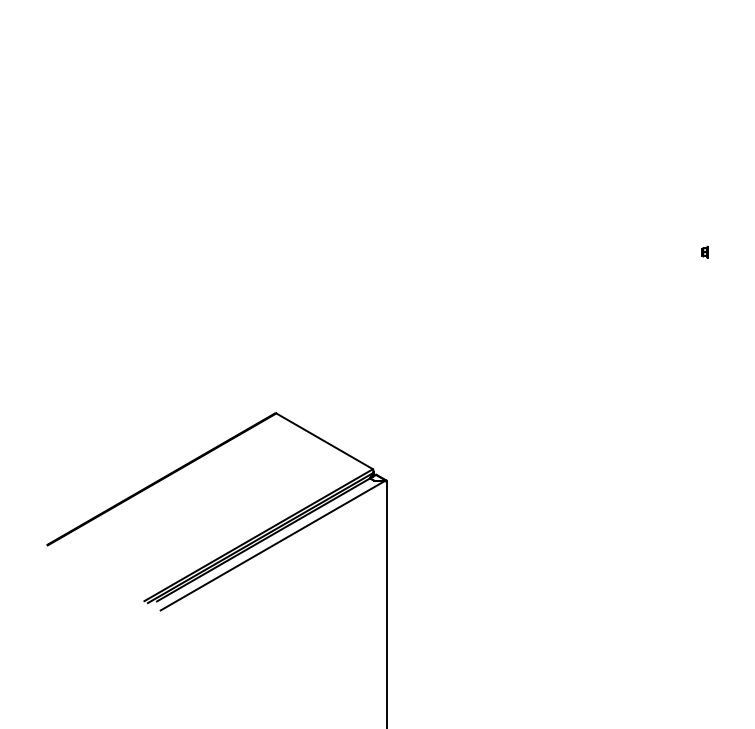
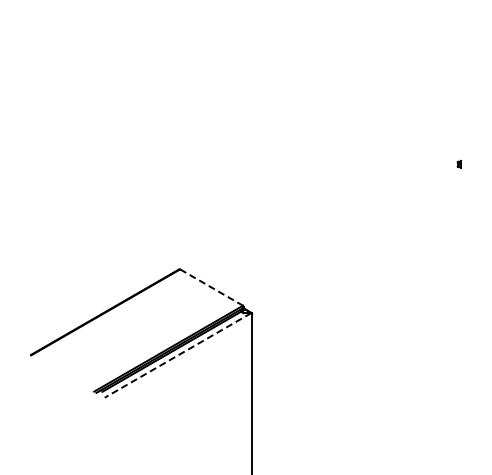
line: (326, 441) -> (212, 287), solid -> dashed
line: (273, 545) -> (178, 355), solid -> dashed

